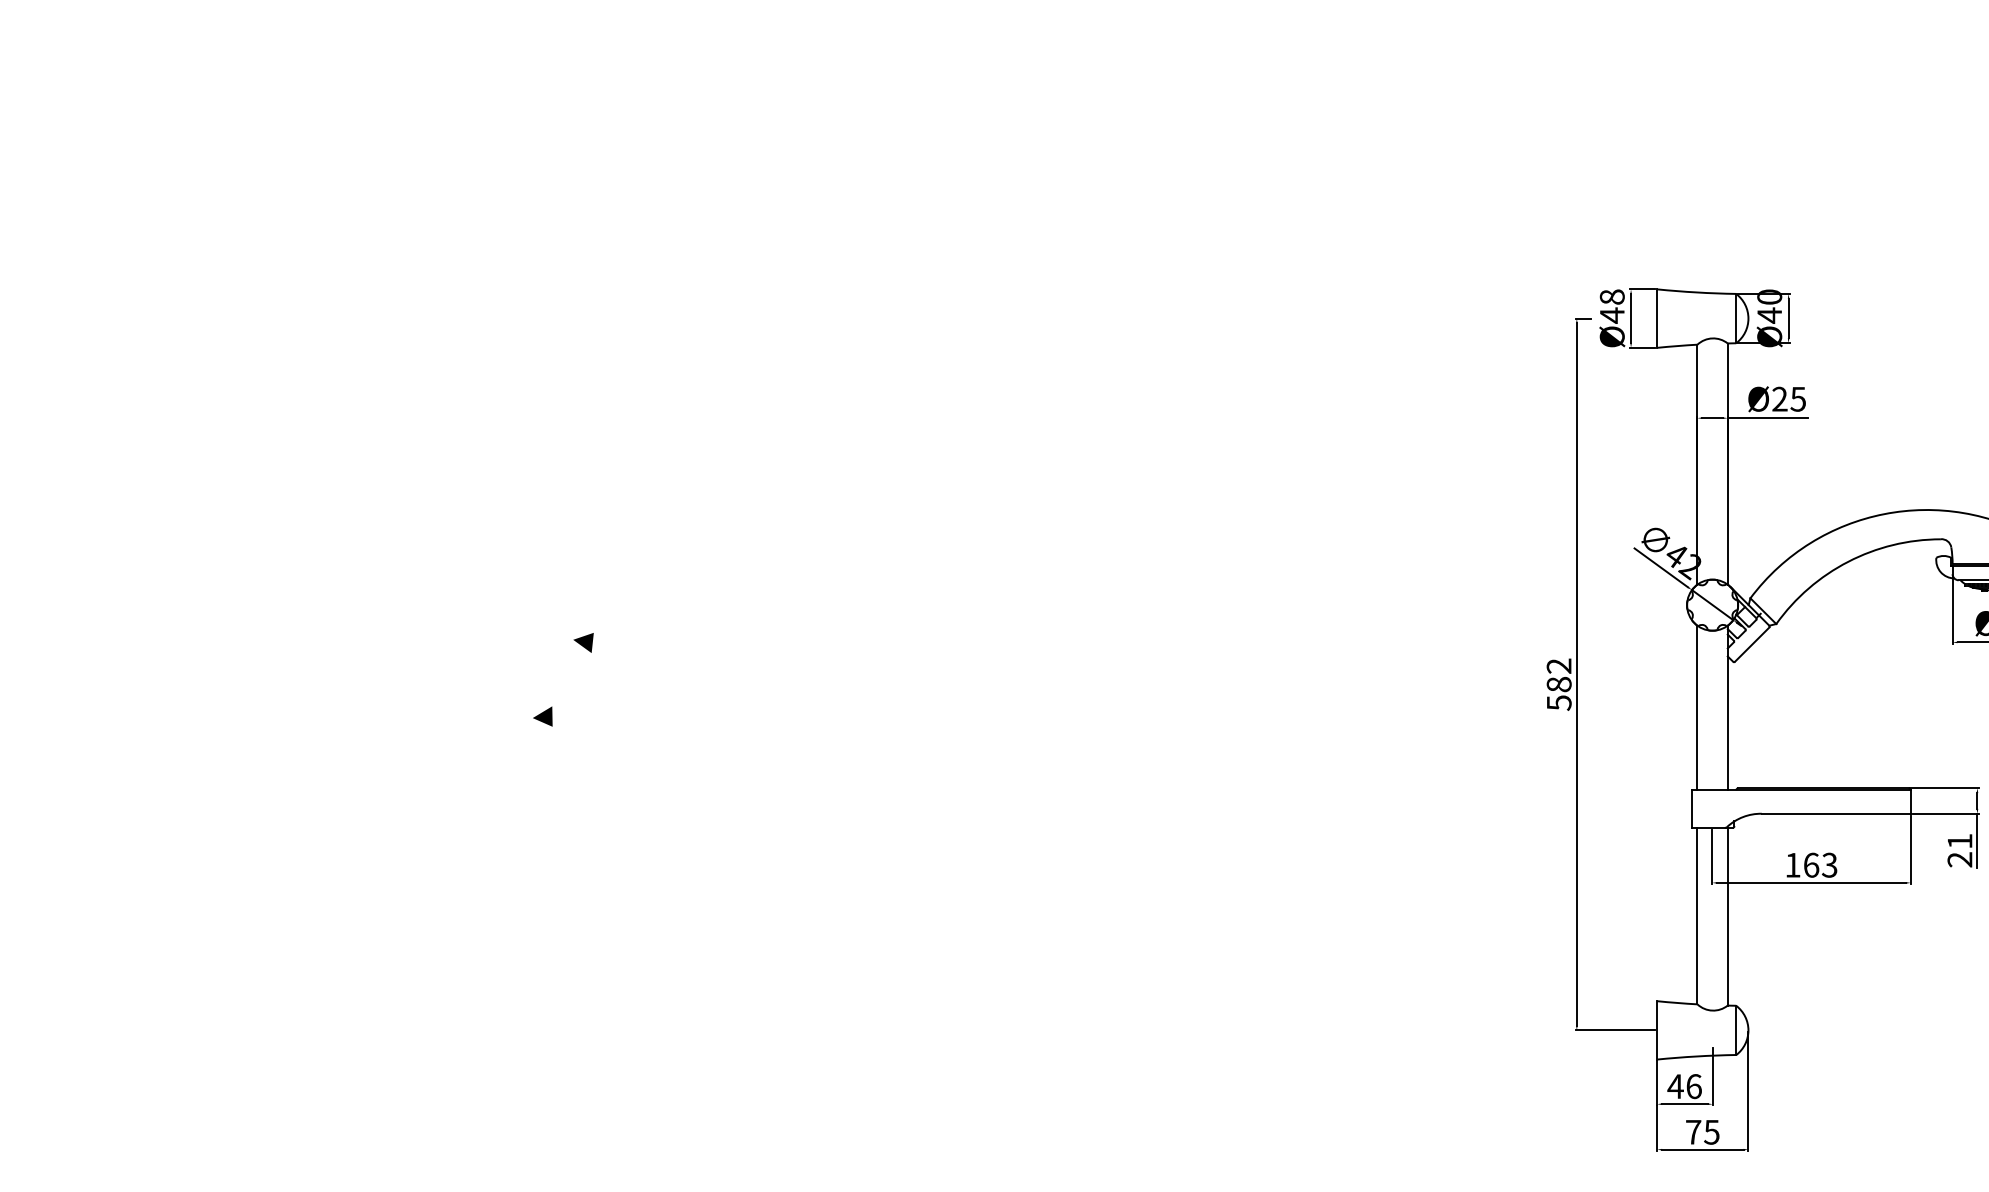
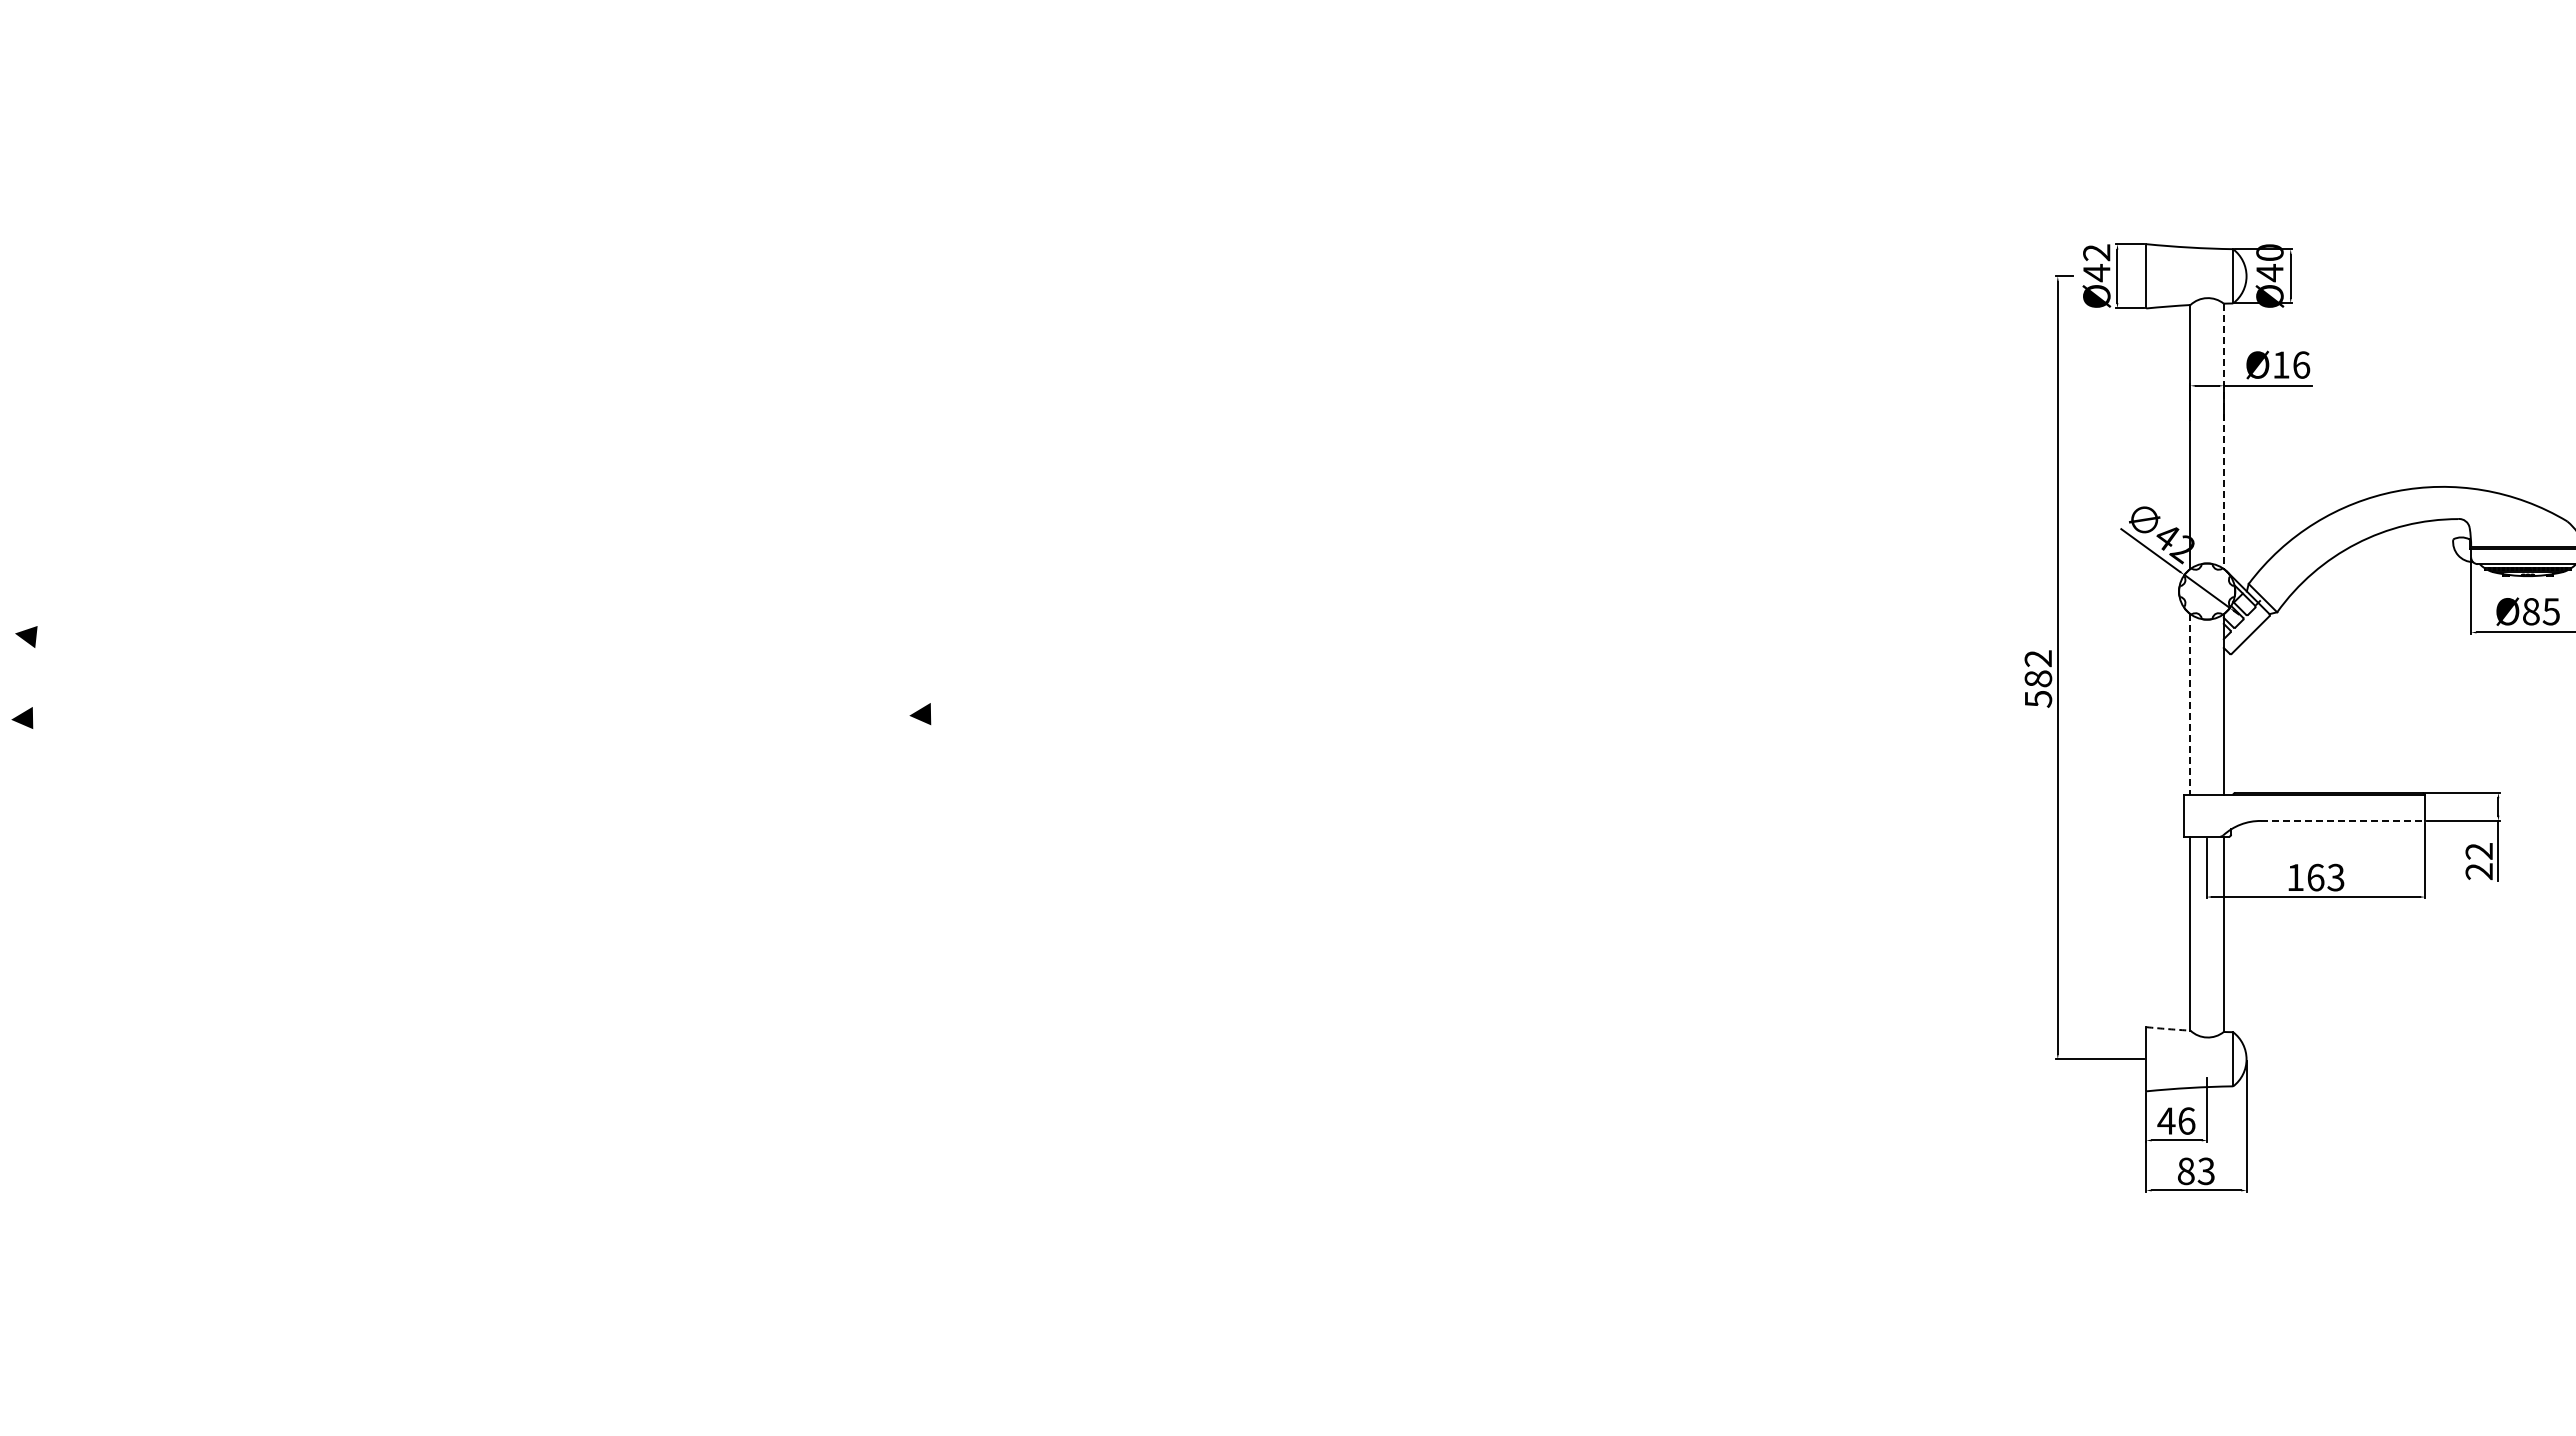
text: (1612, 296) -> (2096, 252), Ø48 -> Ø42
text: (1789, 398) -> (2291, 364), Ø25 -> Ø16
line: (1727, 464) -> (2223, 436), solid -> dashed
fill: (582, 642) -> (964, 632), removed
line: (1697, 707) -> (2190, 704), solid -> dashed
line: (1836, 813) -> (2343, 820), solid -> dashed
text: (1959, 841) -> (2478, 851), 21 -> 22
arc: (1677, 1003) -> (2168, 1029), solid -> dashed
text: (1702, 1132) -> (2196, 1171), 75 -> 83

